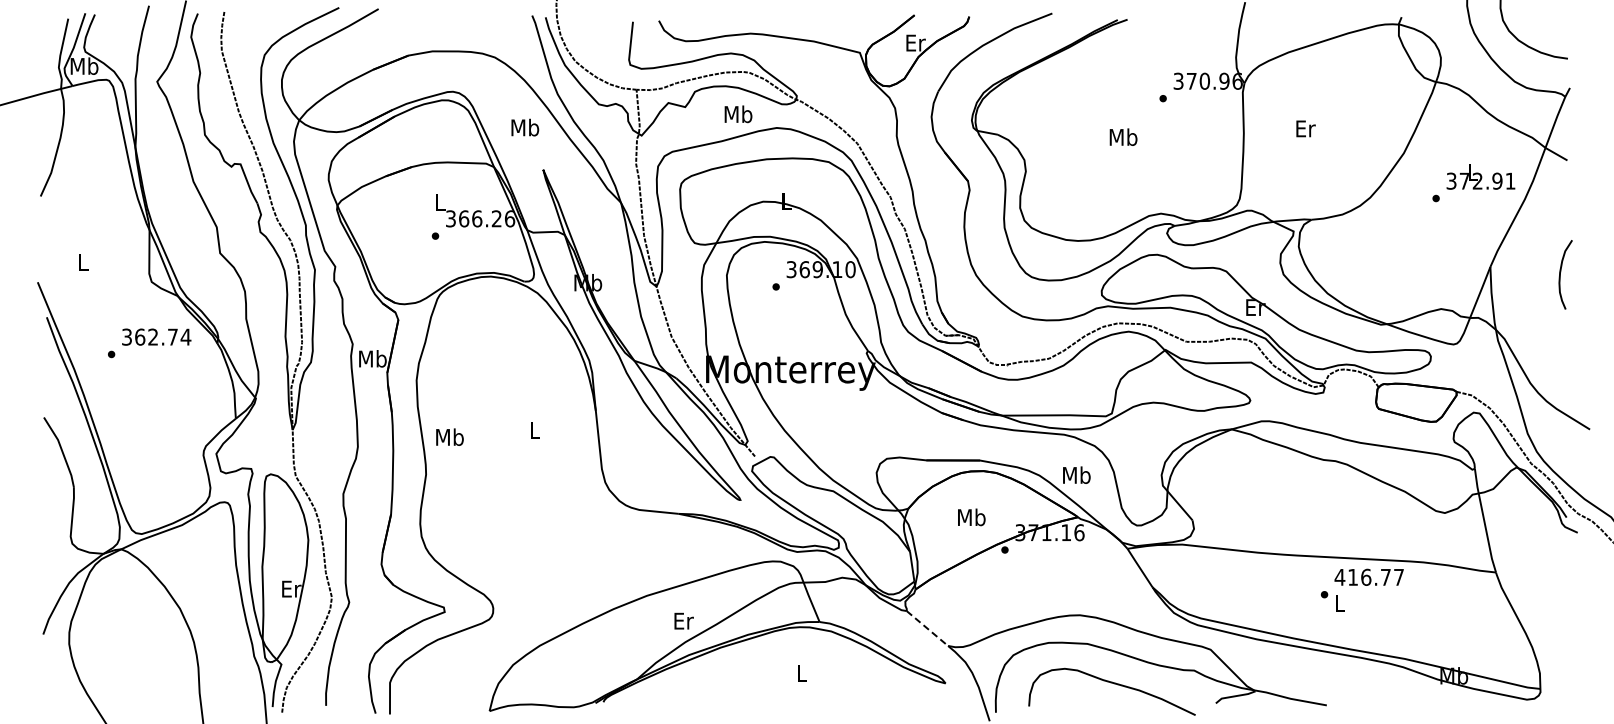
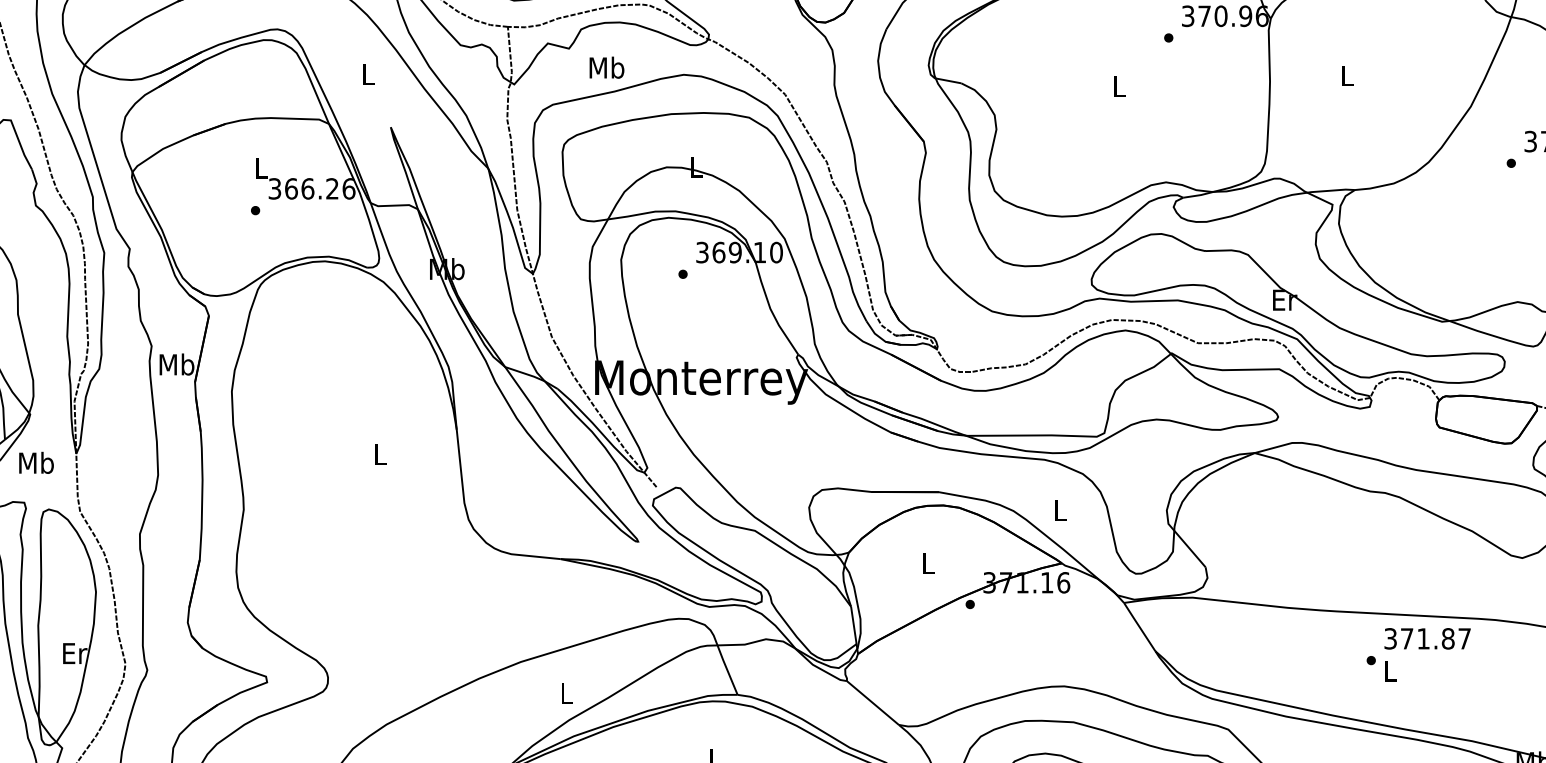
text: (738, 114) -> (606, 67), moved
text: (525, 127) -> (368, 74), Mb -> L
text: (1305, 128) -> (1347, 75), Er -> L
text: (1123, 136) -> (1118, 85), Mb -> L
text: (449, 436) -> (35, 462), moved
text: (1076, 474) -> (1059, 509), Mb -> L
text: (971, 517) -> (928, 563), Mb -> L
text: (1362, 576) -> (1418, 637), 416.77 -> 371.87
text: (683, 620) -> (566, 692), Er -> L
line: (927, 628) -> (872, 702), dashed -> solid

